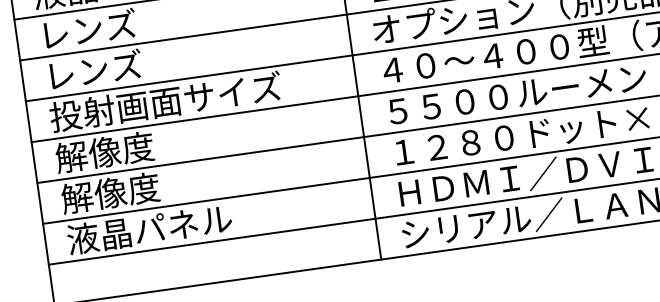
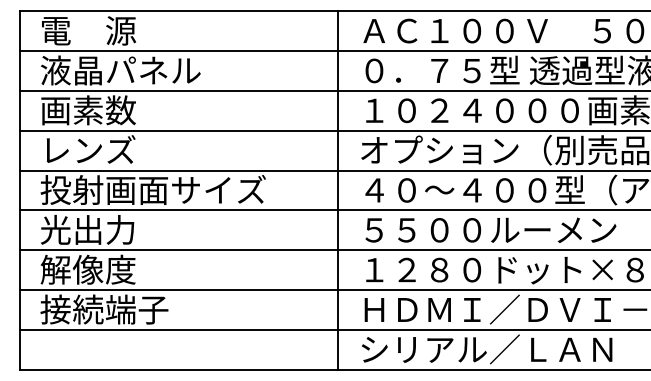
text: (87, 29) -> (88, 110), レンズ -> 画素数
text: (104, 151) -> (87, 229), 解像度 -> 光出力
text: (149, 229) -> (120, 309), 液晶パネル -> 接続端子

